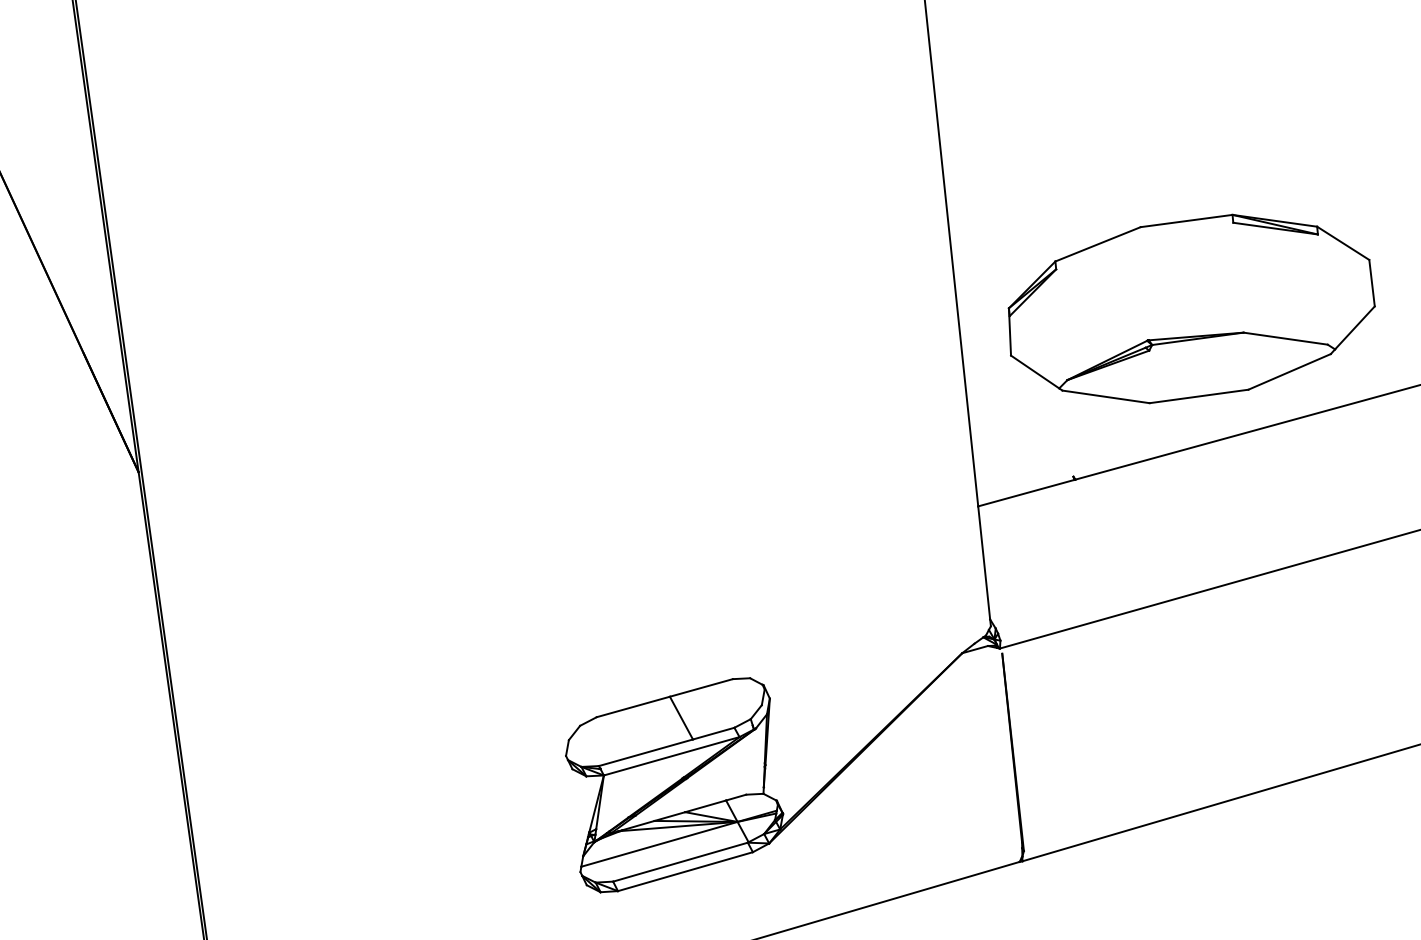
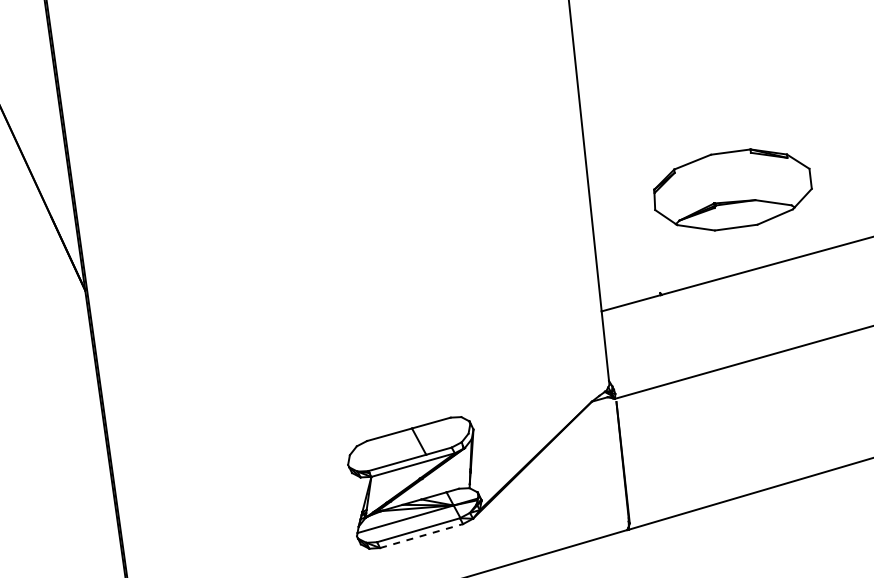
part: (1190, 308) -> (732, 189), size x0.7
line: (686, 870) -> (422, 535), solid -> dashed

